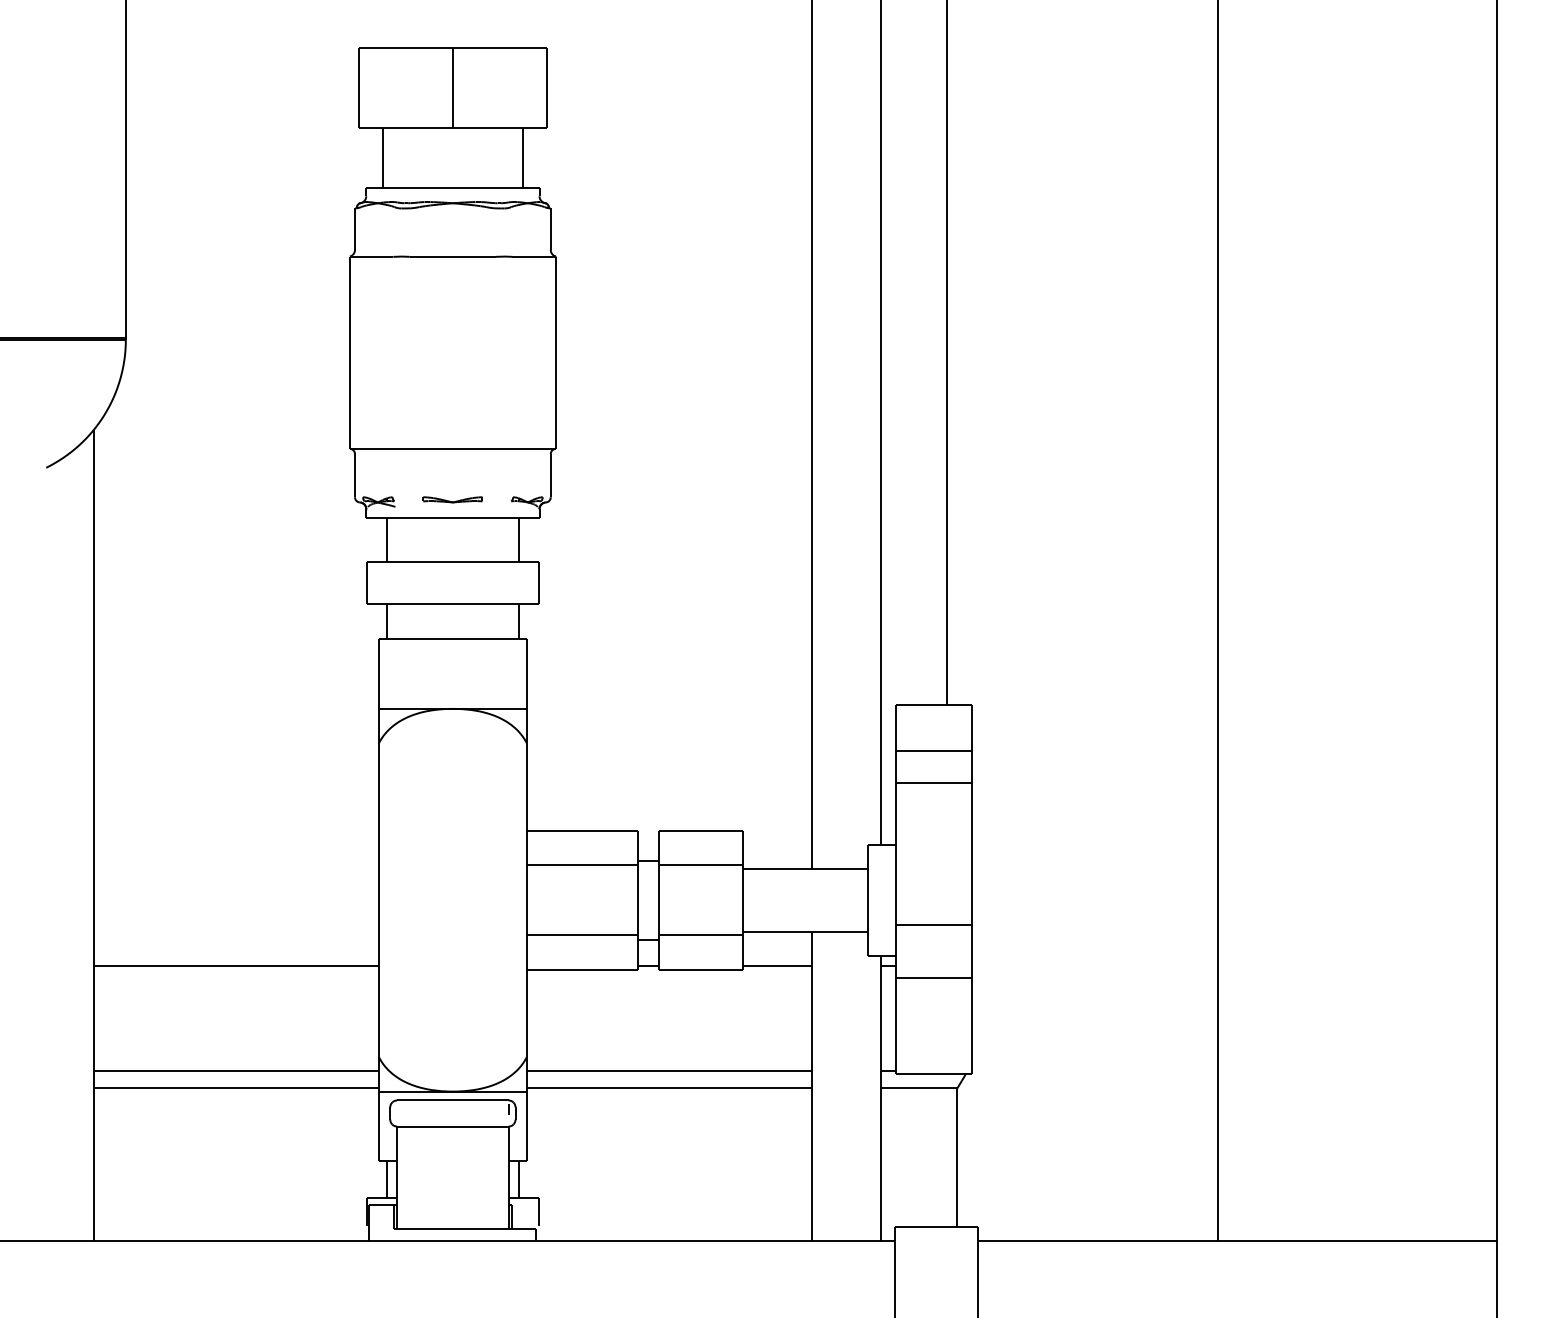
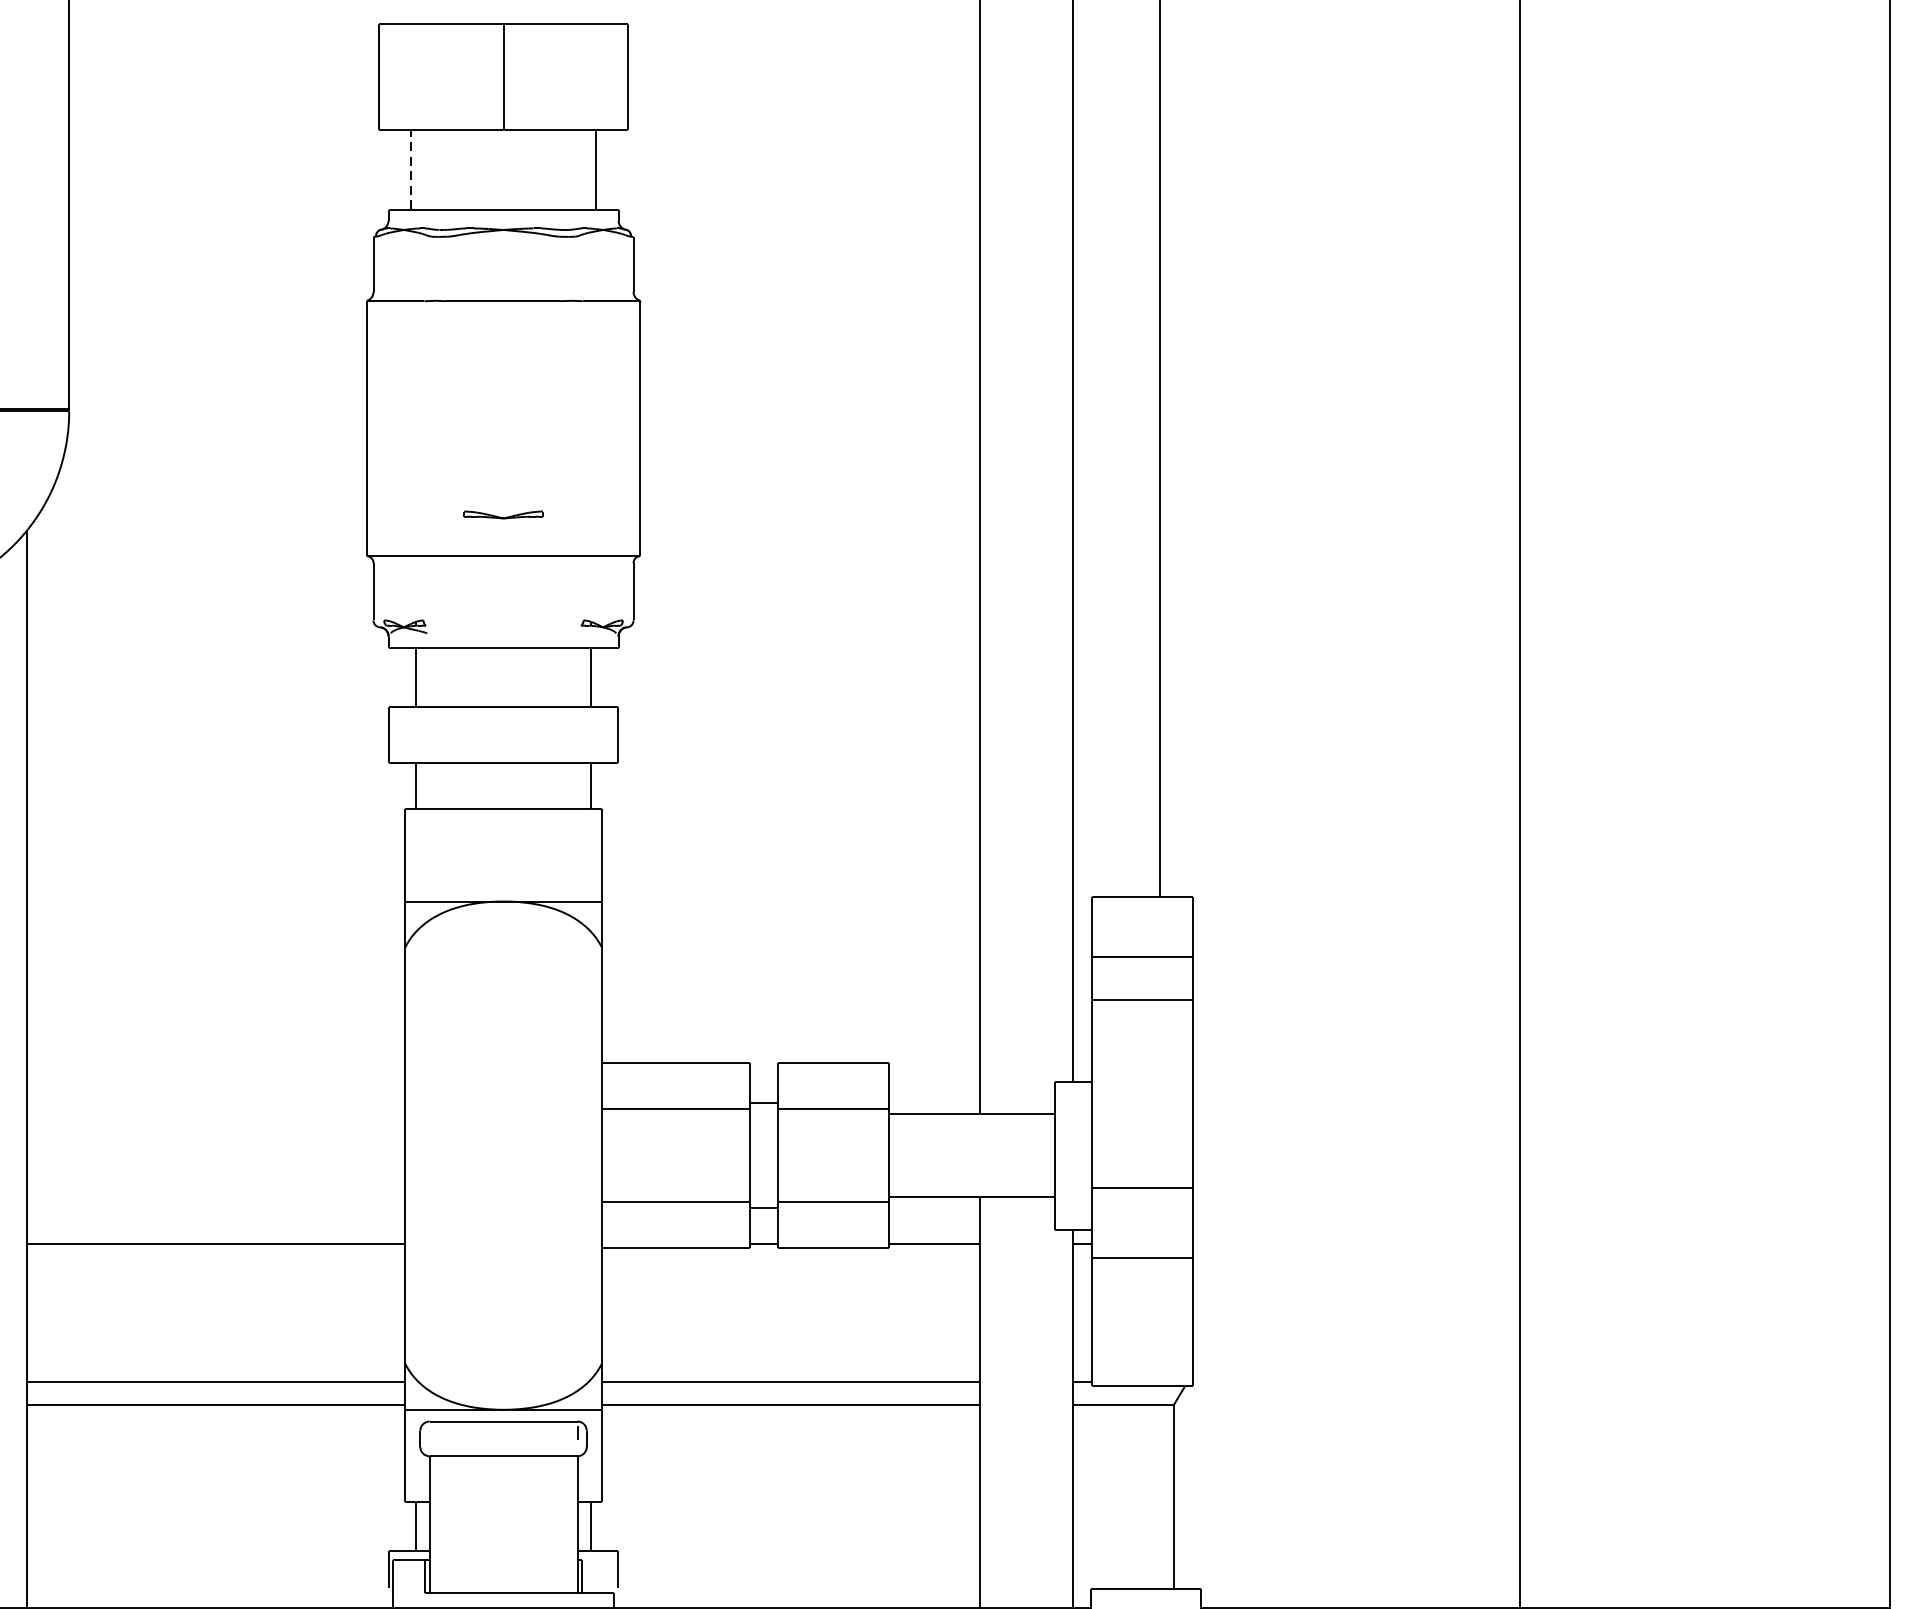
line: (383, 158) -> (411, 170), solid -> dashed
part: (452, 499) -> (503, 514), moved

